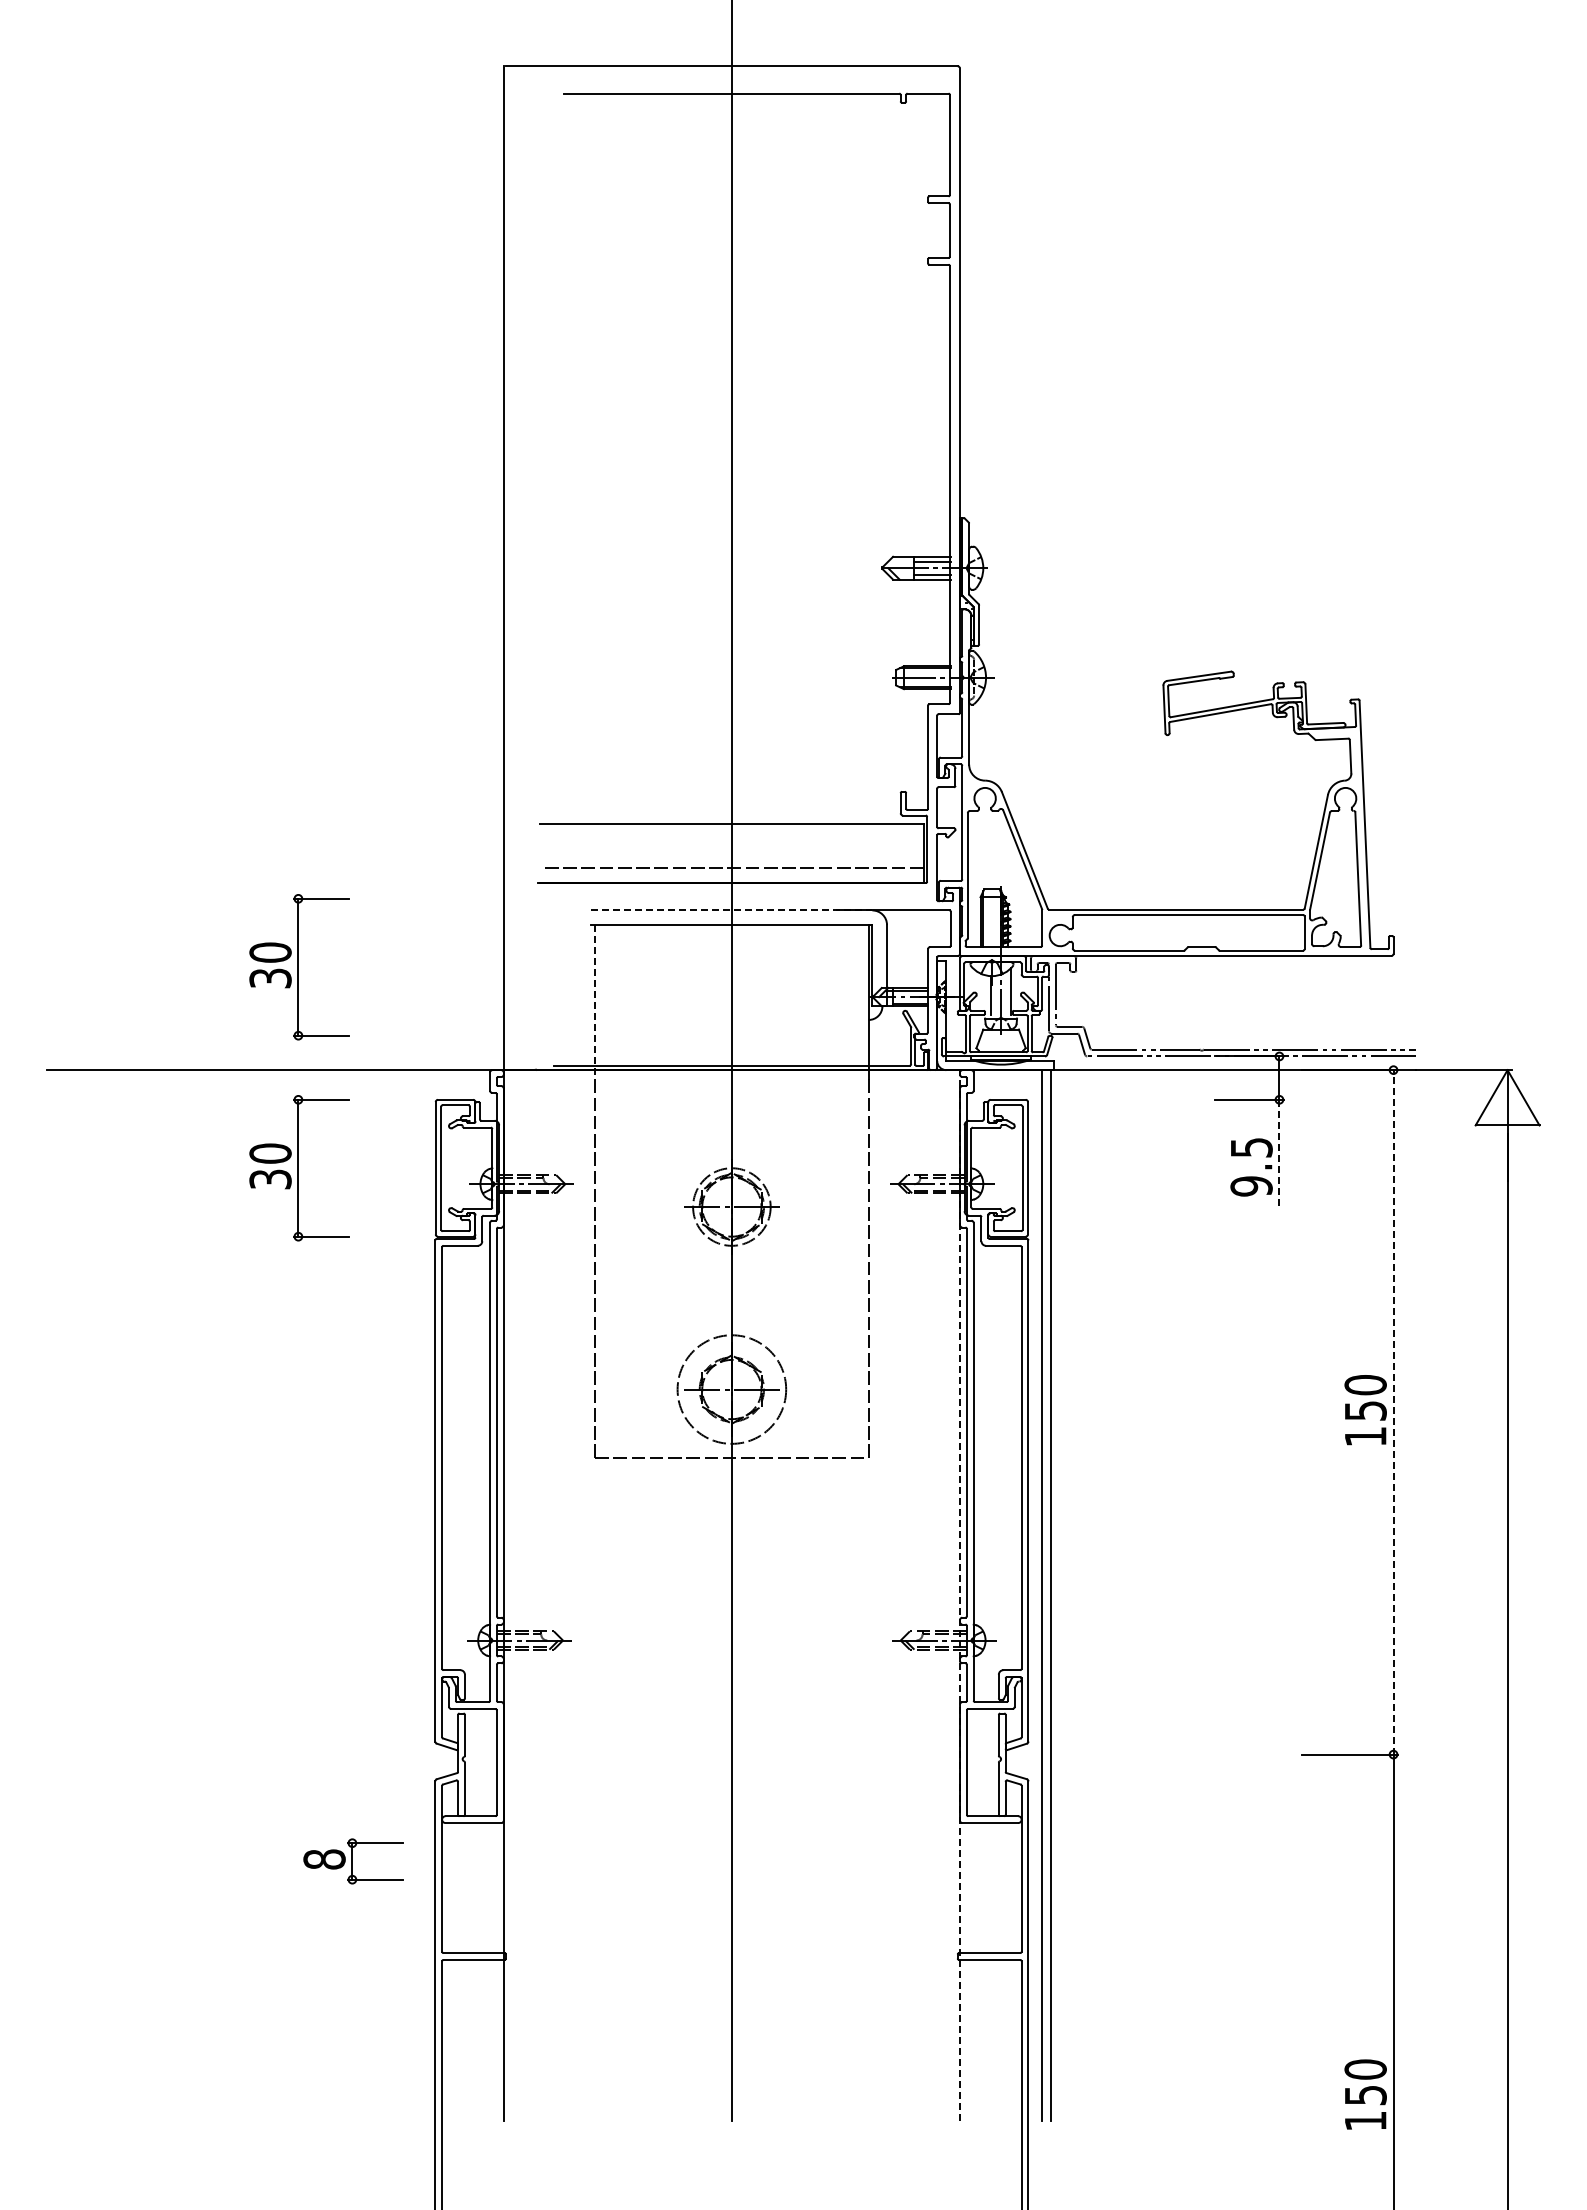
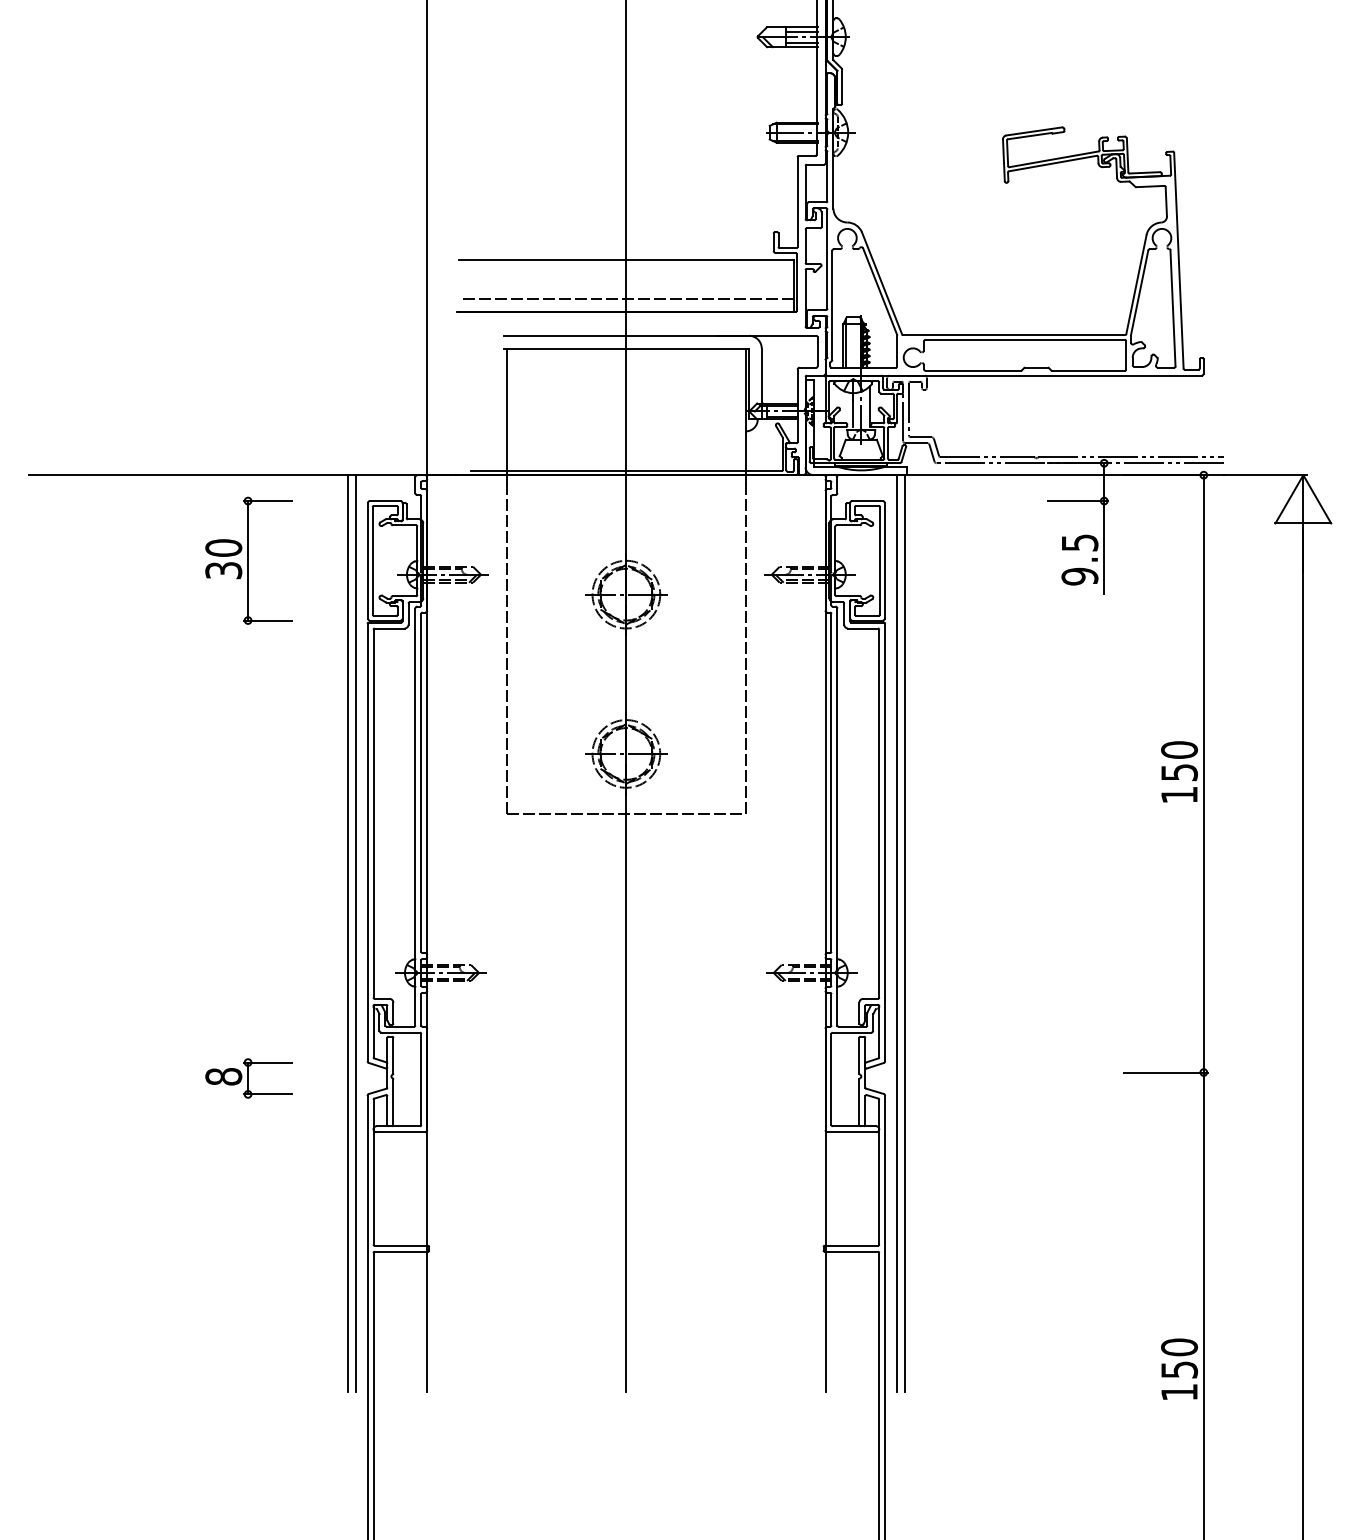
line: (731, 910) -> (626, 335), dashed -> solid
part: (299, 967) -> (249, 385), removed
line: (595, 1002) -> (507, 416), dashed -> solid
line: (1279, 1153) -> (1104, 547), dashed -> solid
circle: (731, 1389) -> (626, 753), size x0.71
line: (1393, 1411) -> (1203, 773), dashed -> solid
line: (960, 1594) -> (825, 932), dashed -> solid
line: (412, 1595) -> (347, 933), added
line: (421, 1595) -> (355, 933), added
part: (353, 1861) -> (249, 1078), moved

